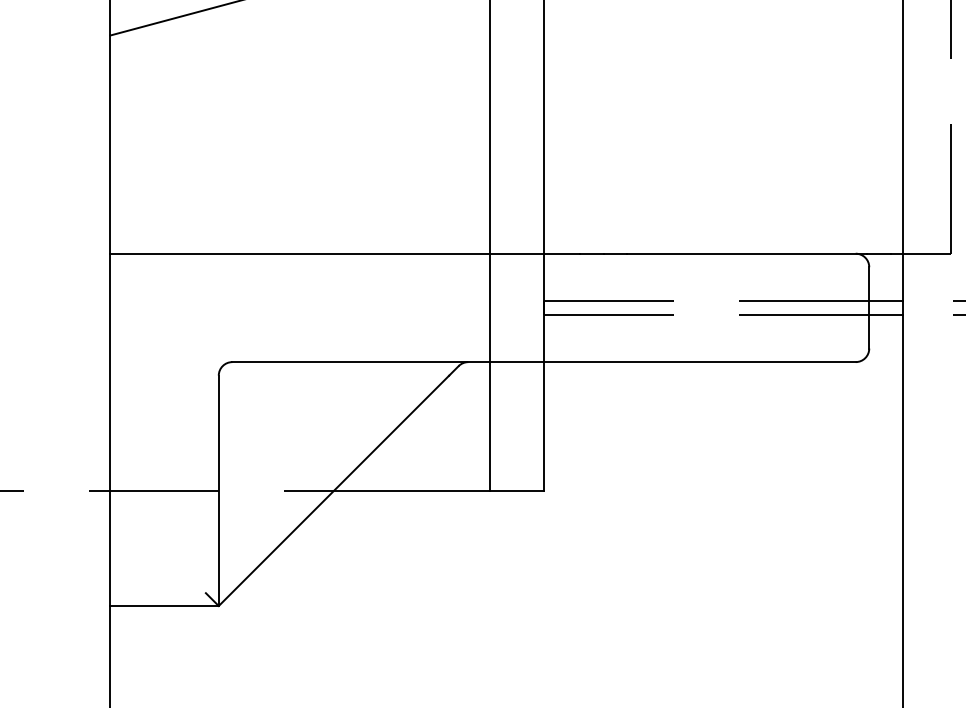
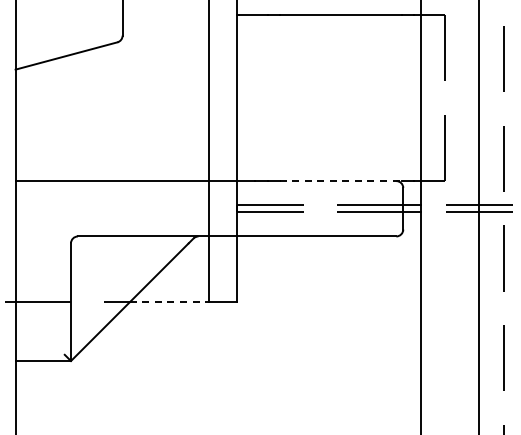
line: (748, 254) -> (341, 181), solid -> dashed
line: (411, 491) -> (169, 302), solid -> dashed

